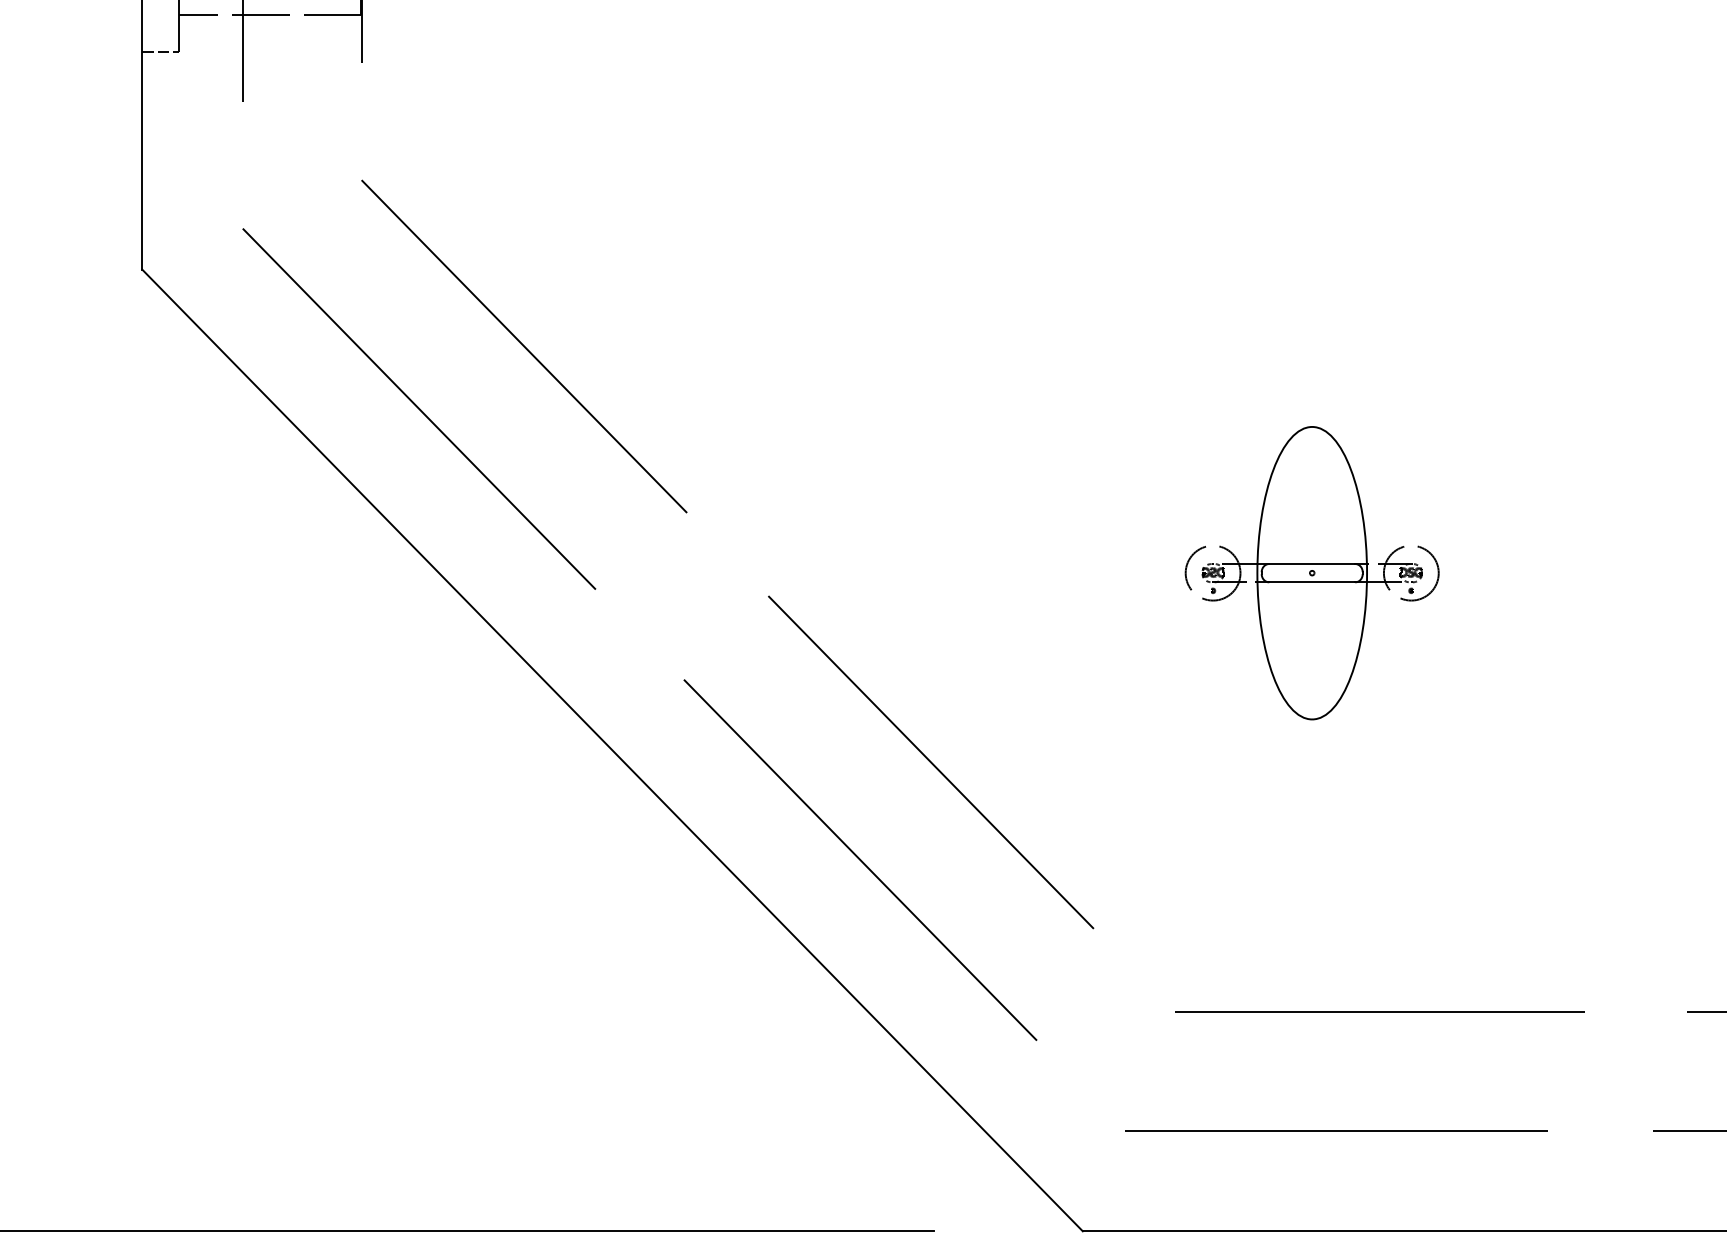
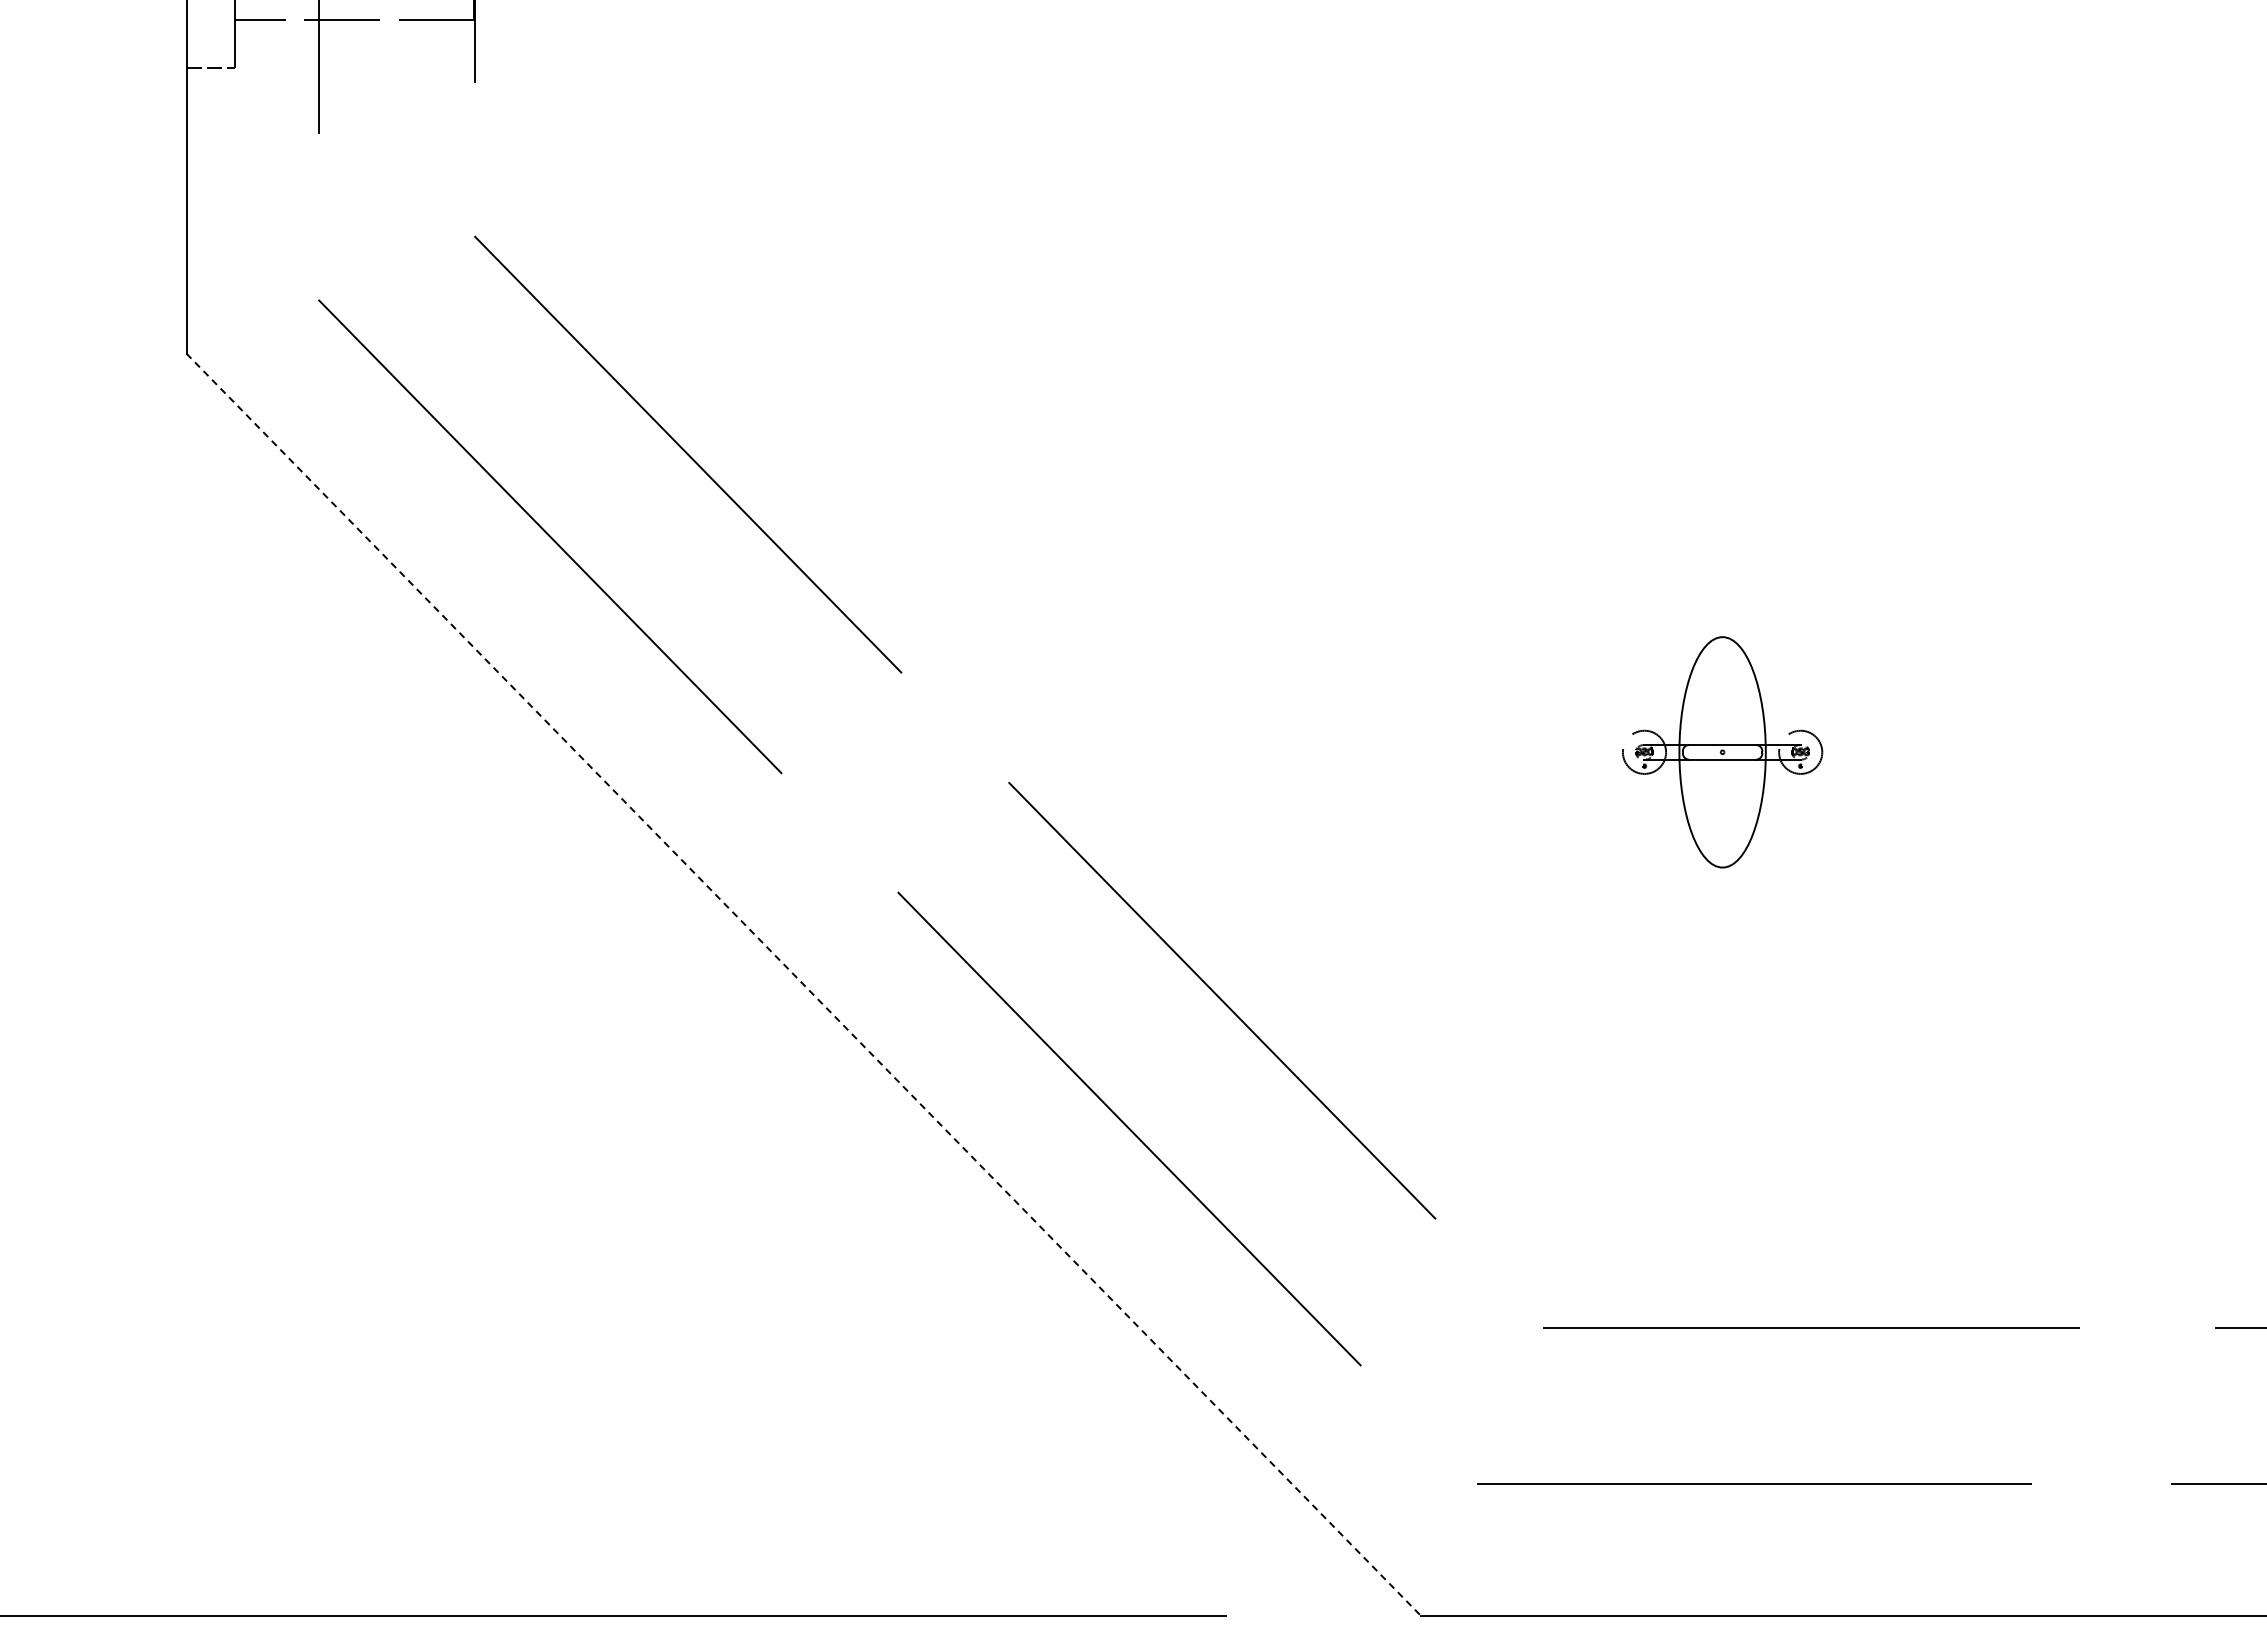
part: (1312, 573) -> (1722, 752), size x0.6
line: (612, 750) -> (804, 985), solid -> dashed

